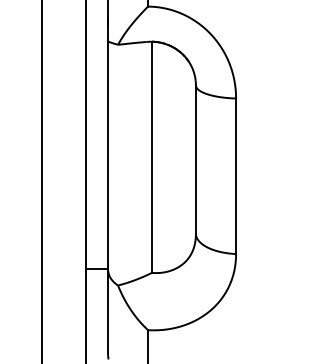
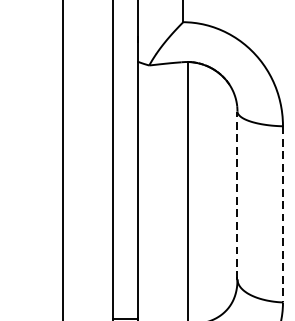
line: (195, 159) -> (237, 195), solid -> dashed
line: (236, 176) -> (283, 214), solid -> dashed

